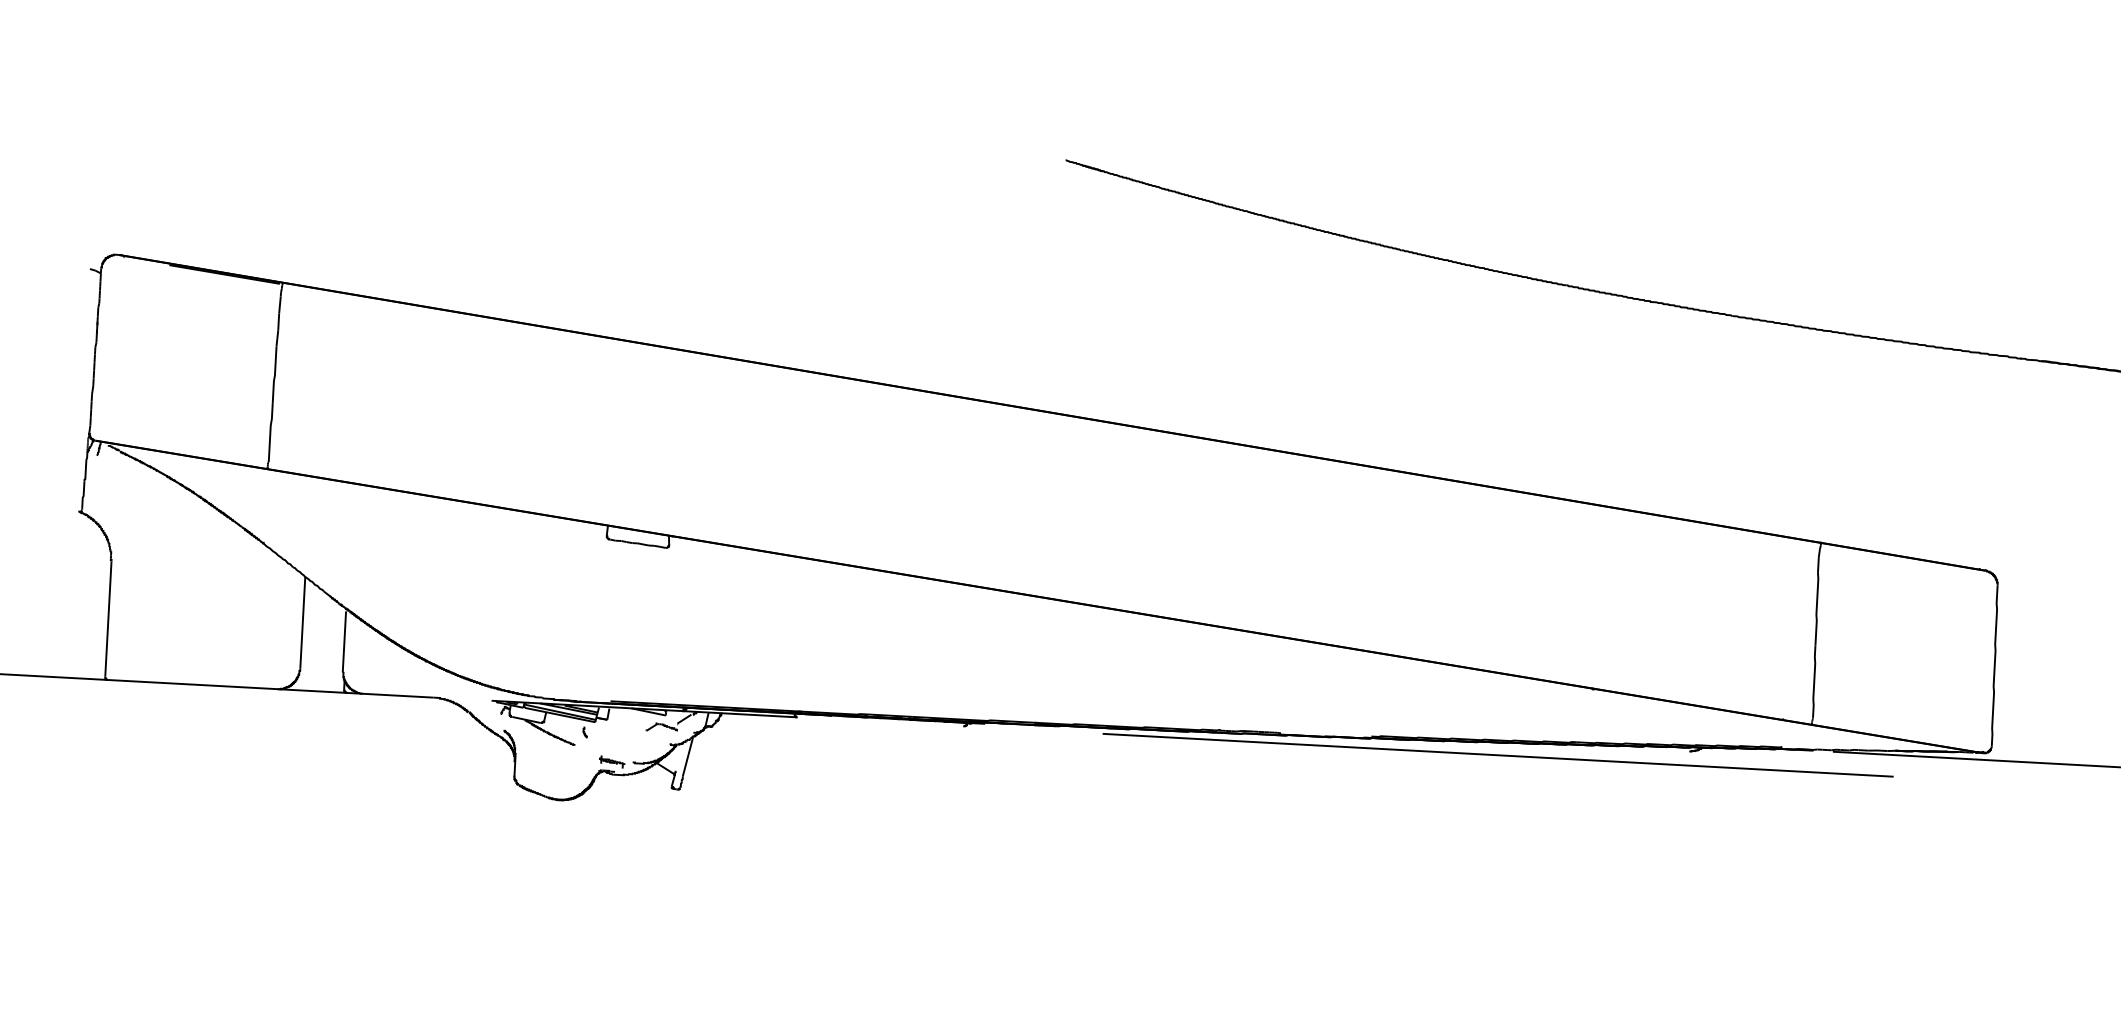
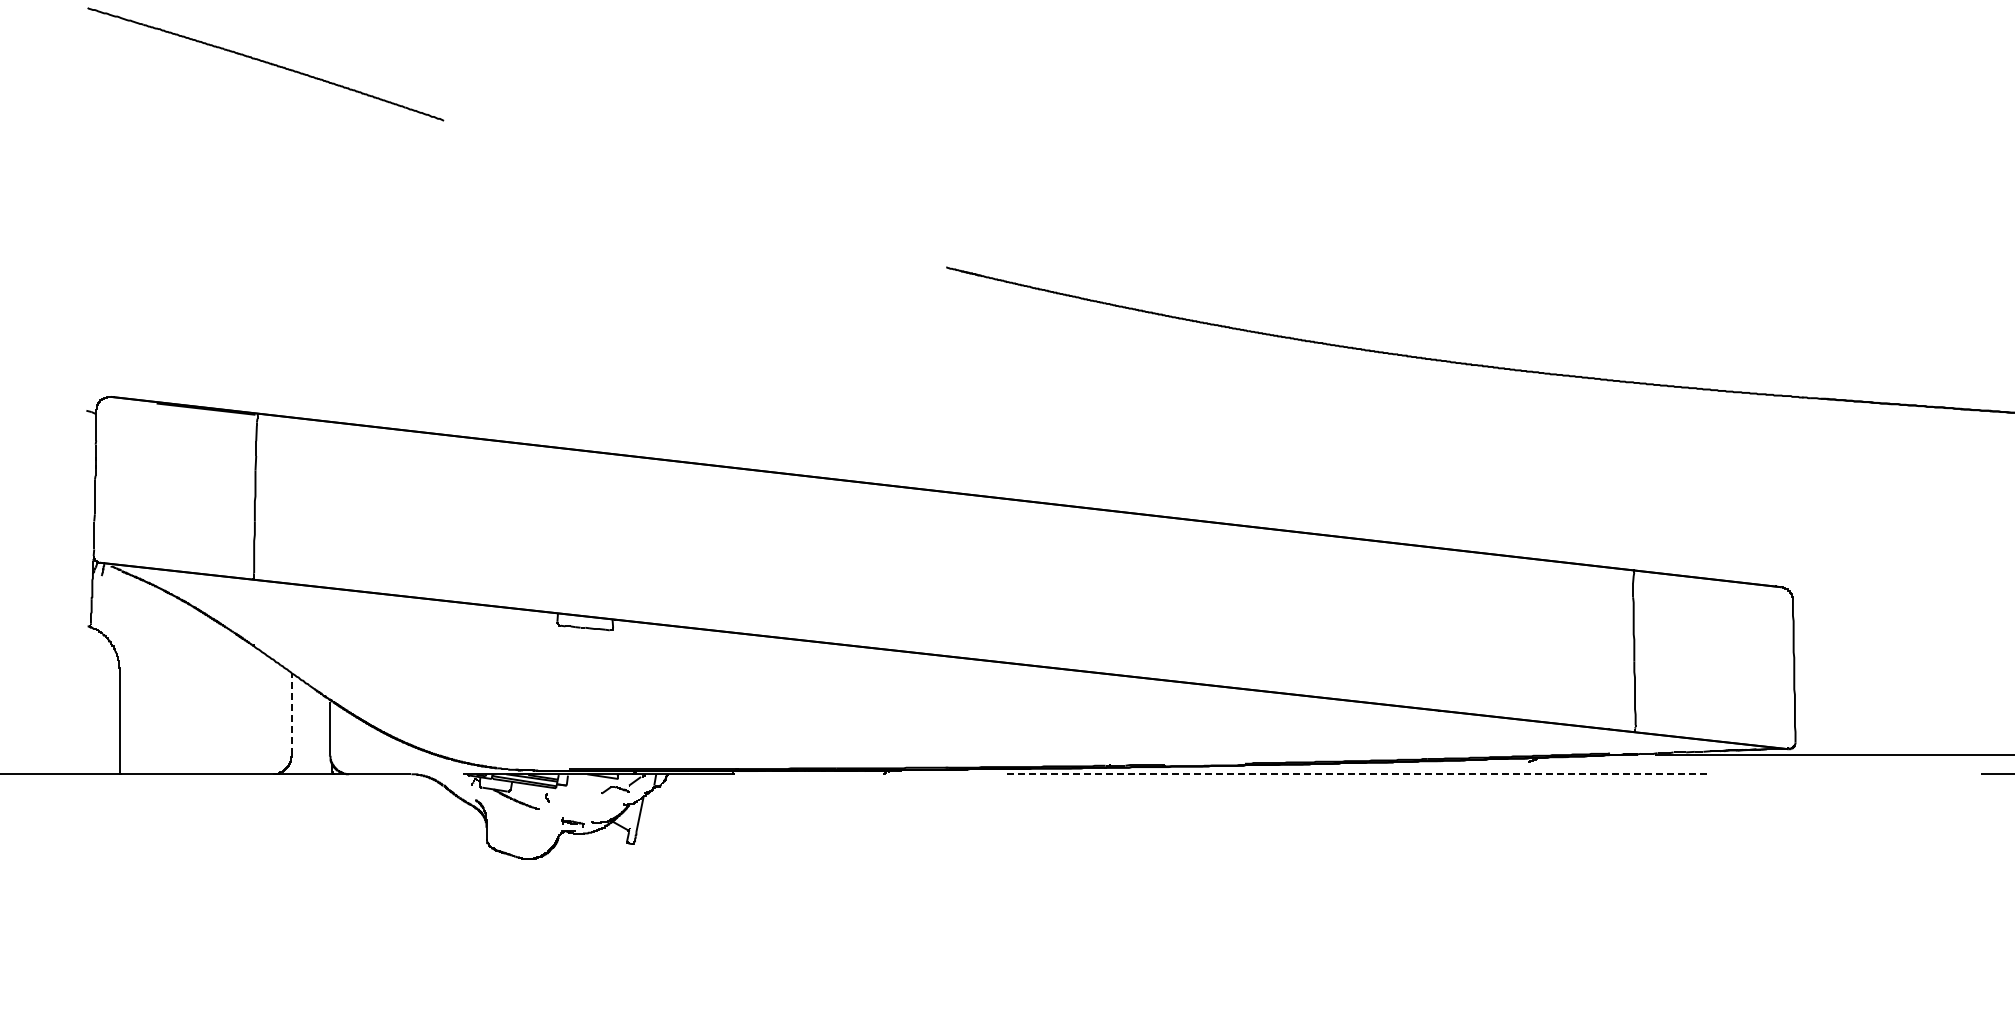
line: (303, 622) -> (292, 713), solid -> dashed
line: (1498, 755) -> (1358, 774), solid -> dashed

